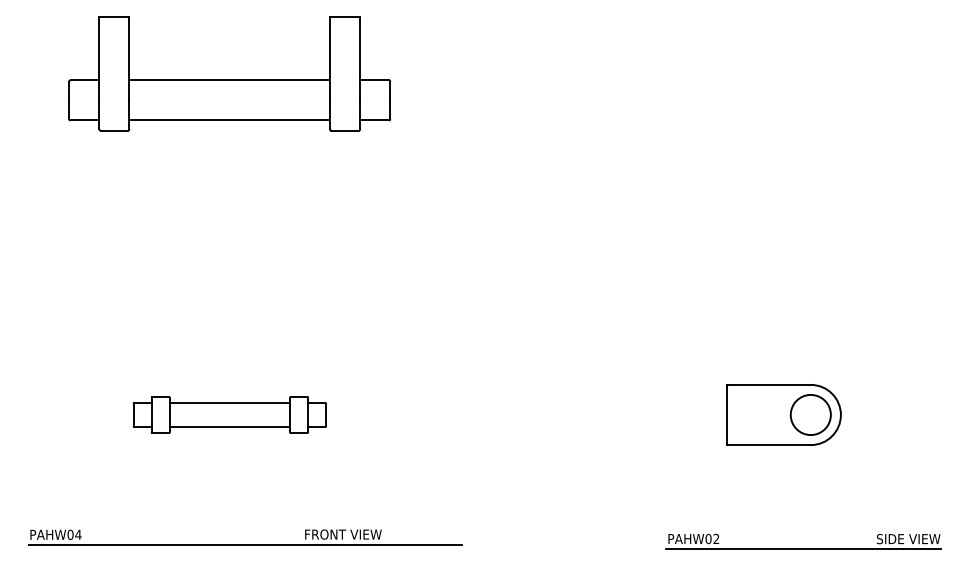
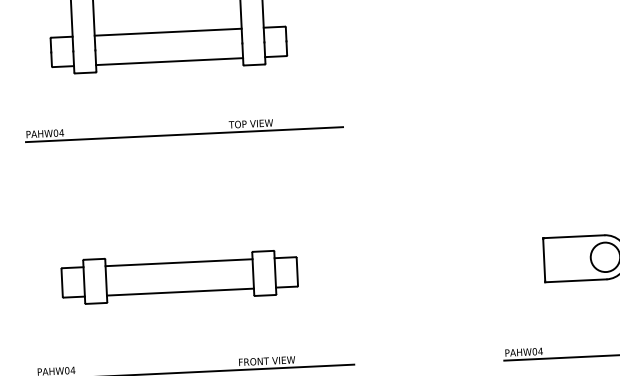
part: (245, 220) -> (184, 134), added
part: (229, 414) -> (179, 277), size x1.67
text: (716, 538) -> (540, 351), PAHW02 -> PAHW04

